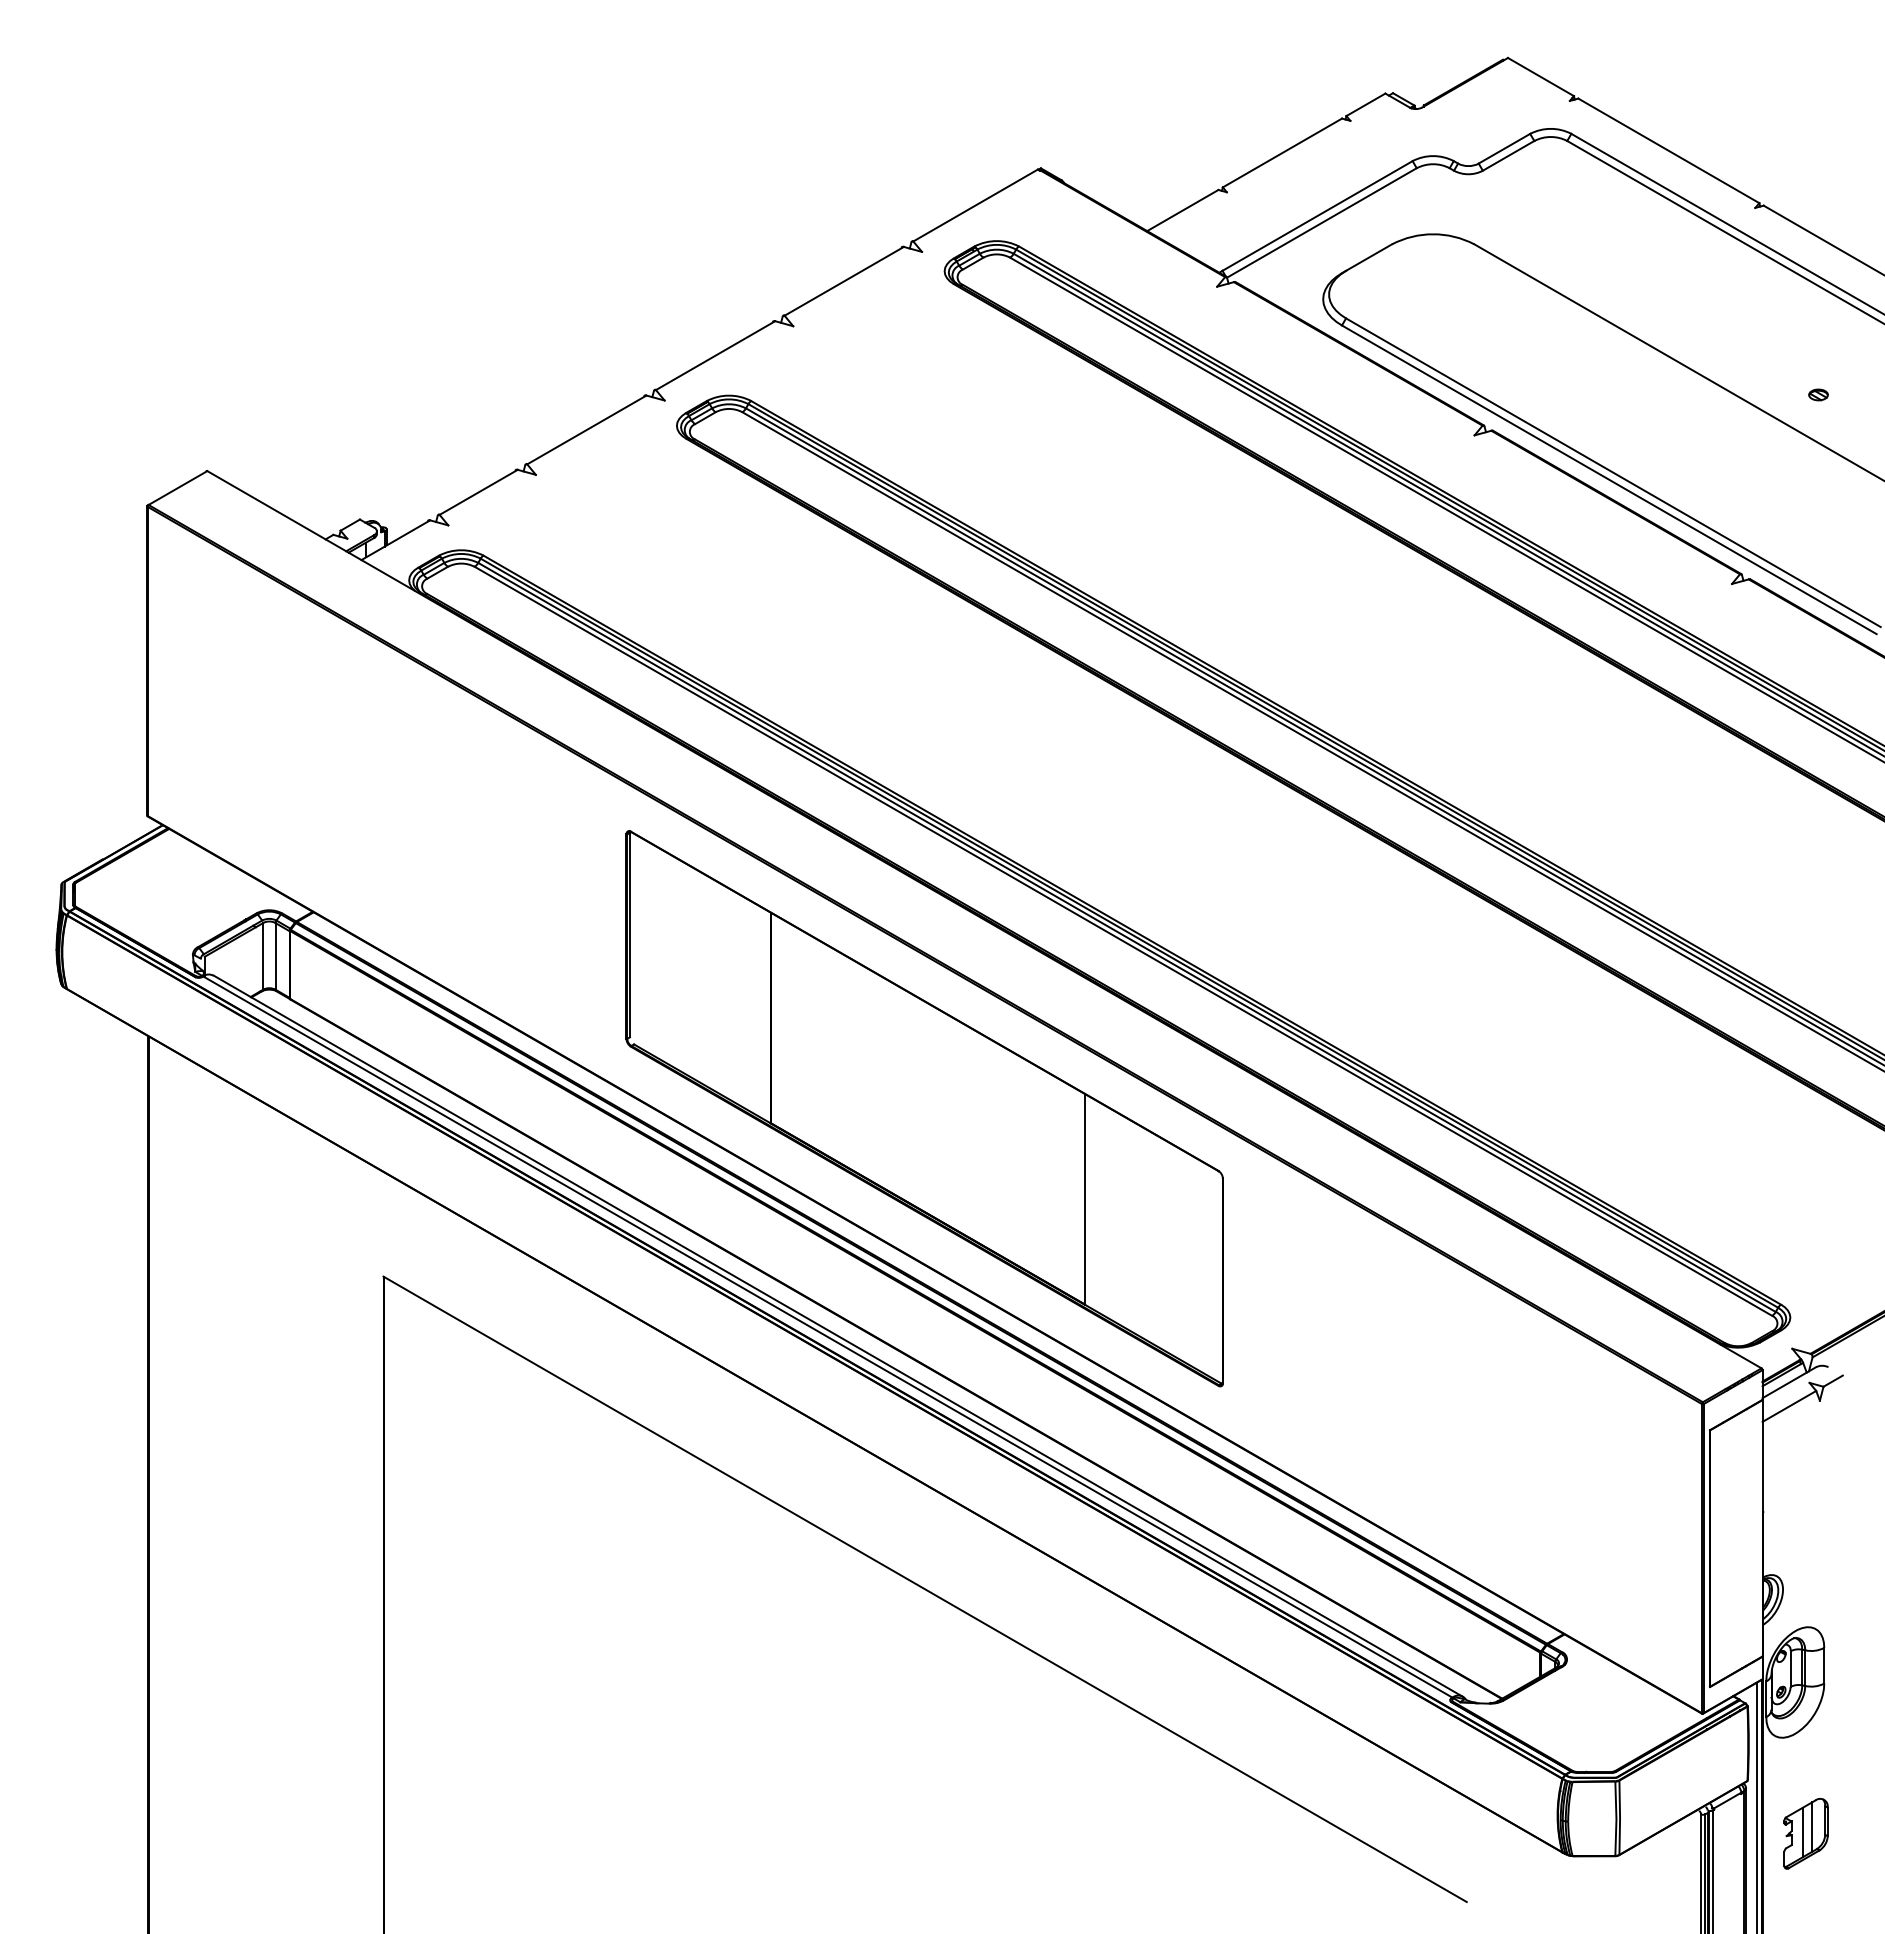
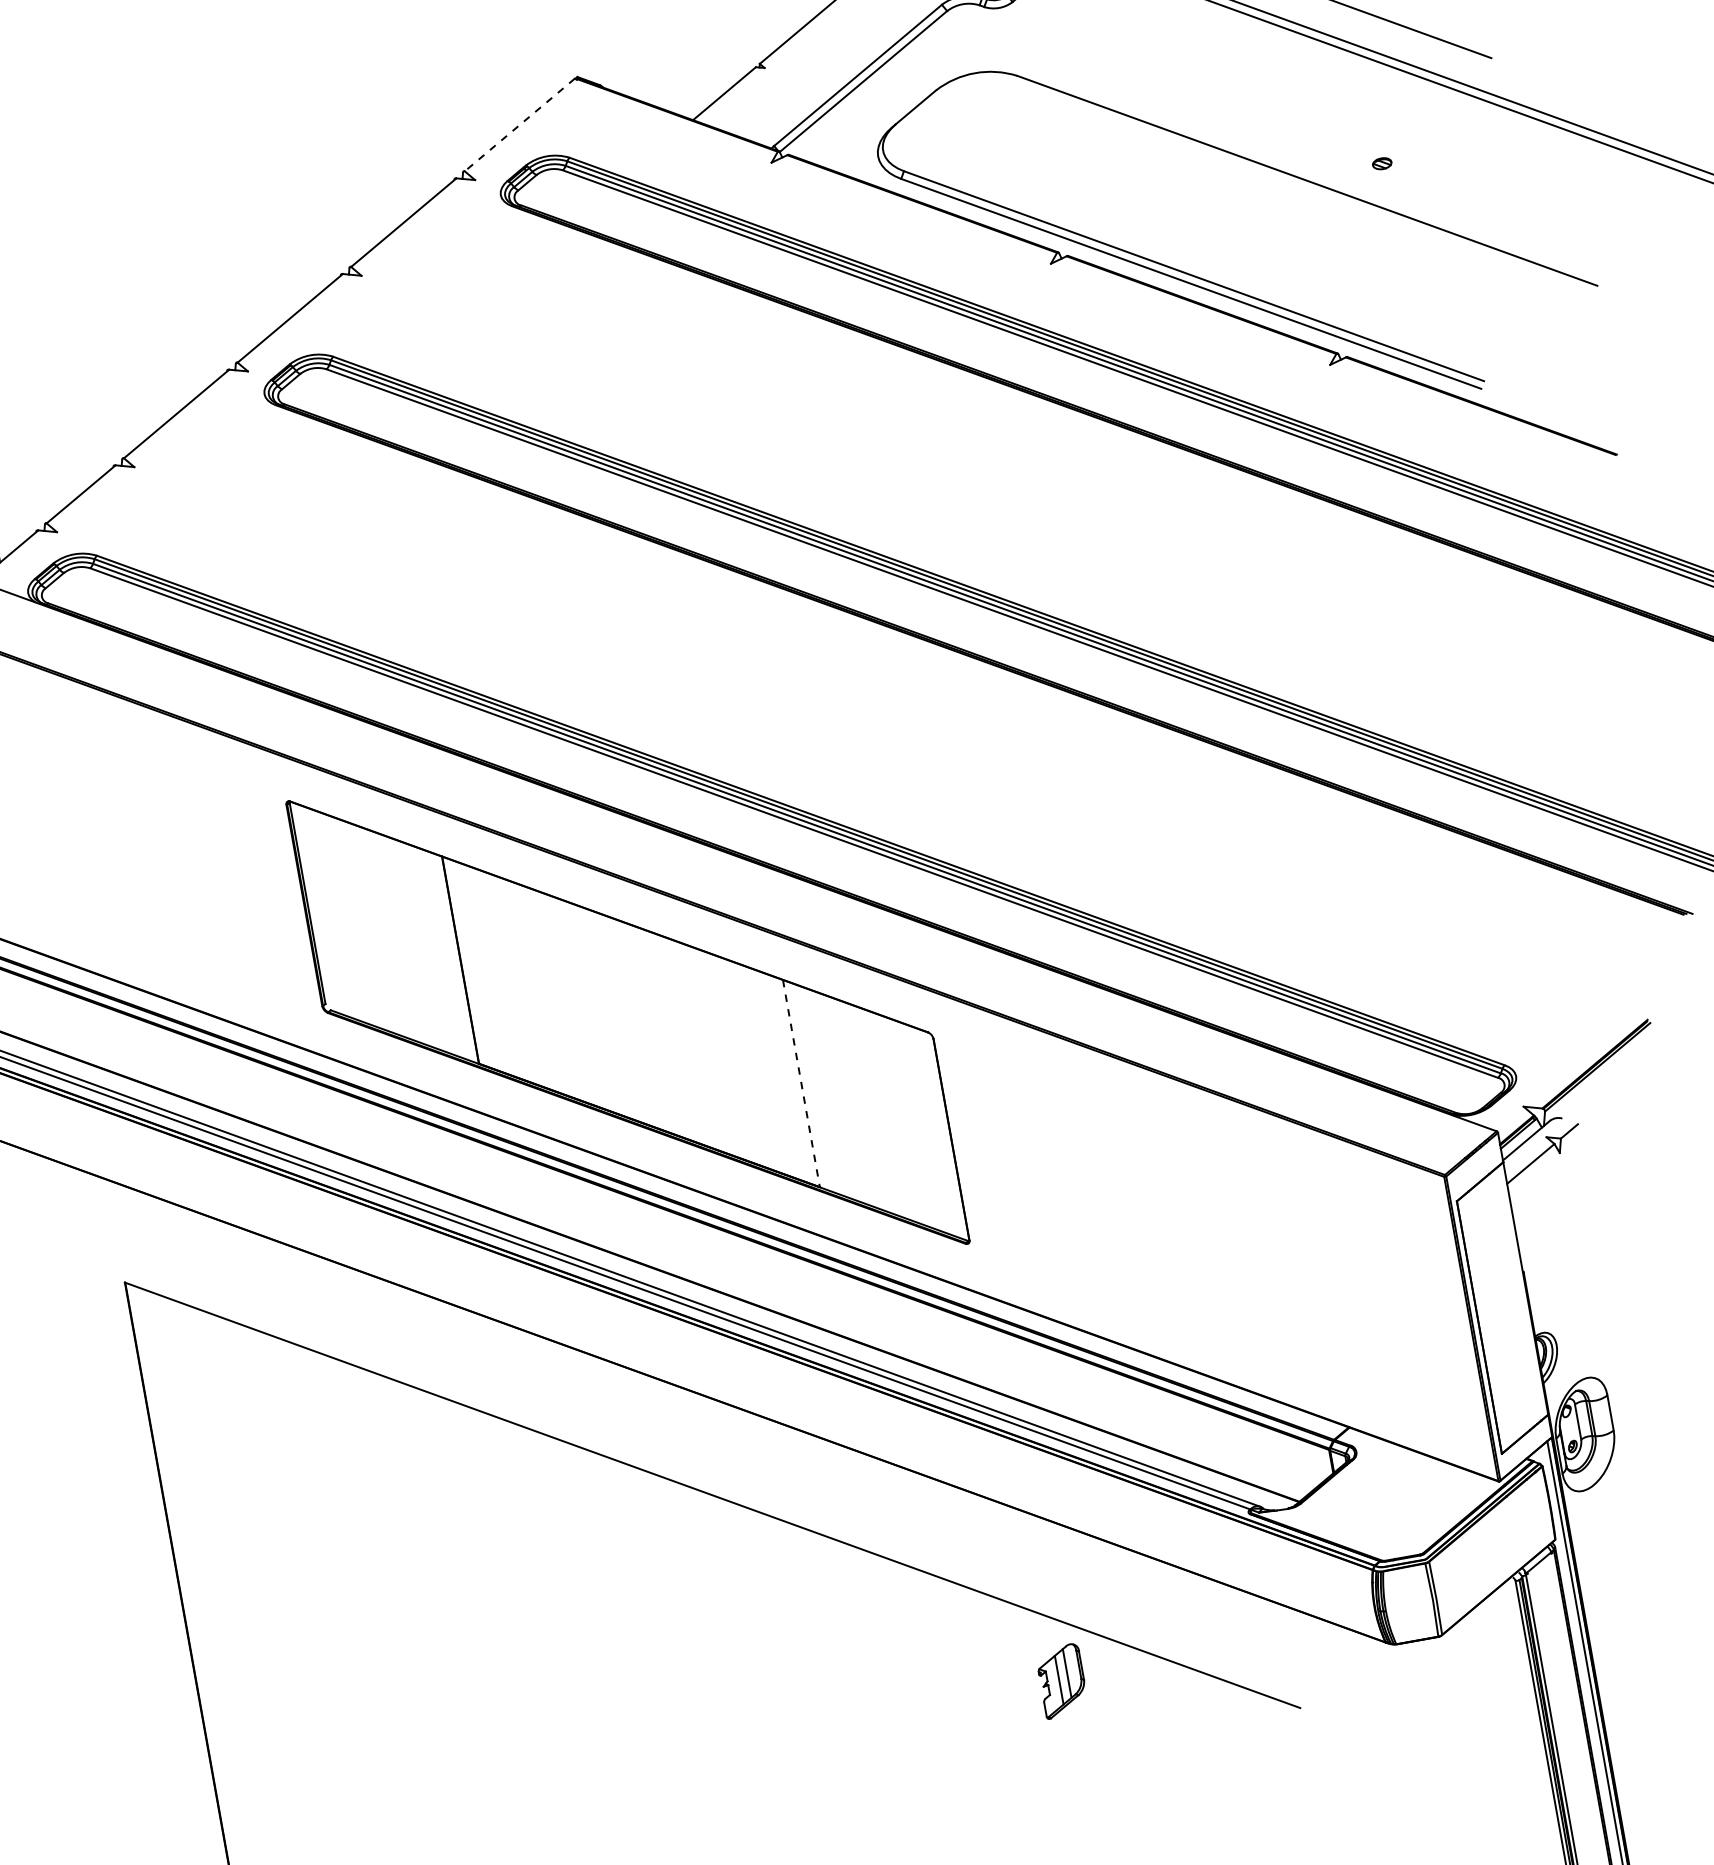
line: (975, 205) -> (519, 125), solid -> dashed
line: (1084, 1199) -> (801, 1083), solid -> dashed
part: (1805, 1833) -> (1061, 1680), moved

